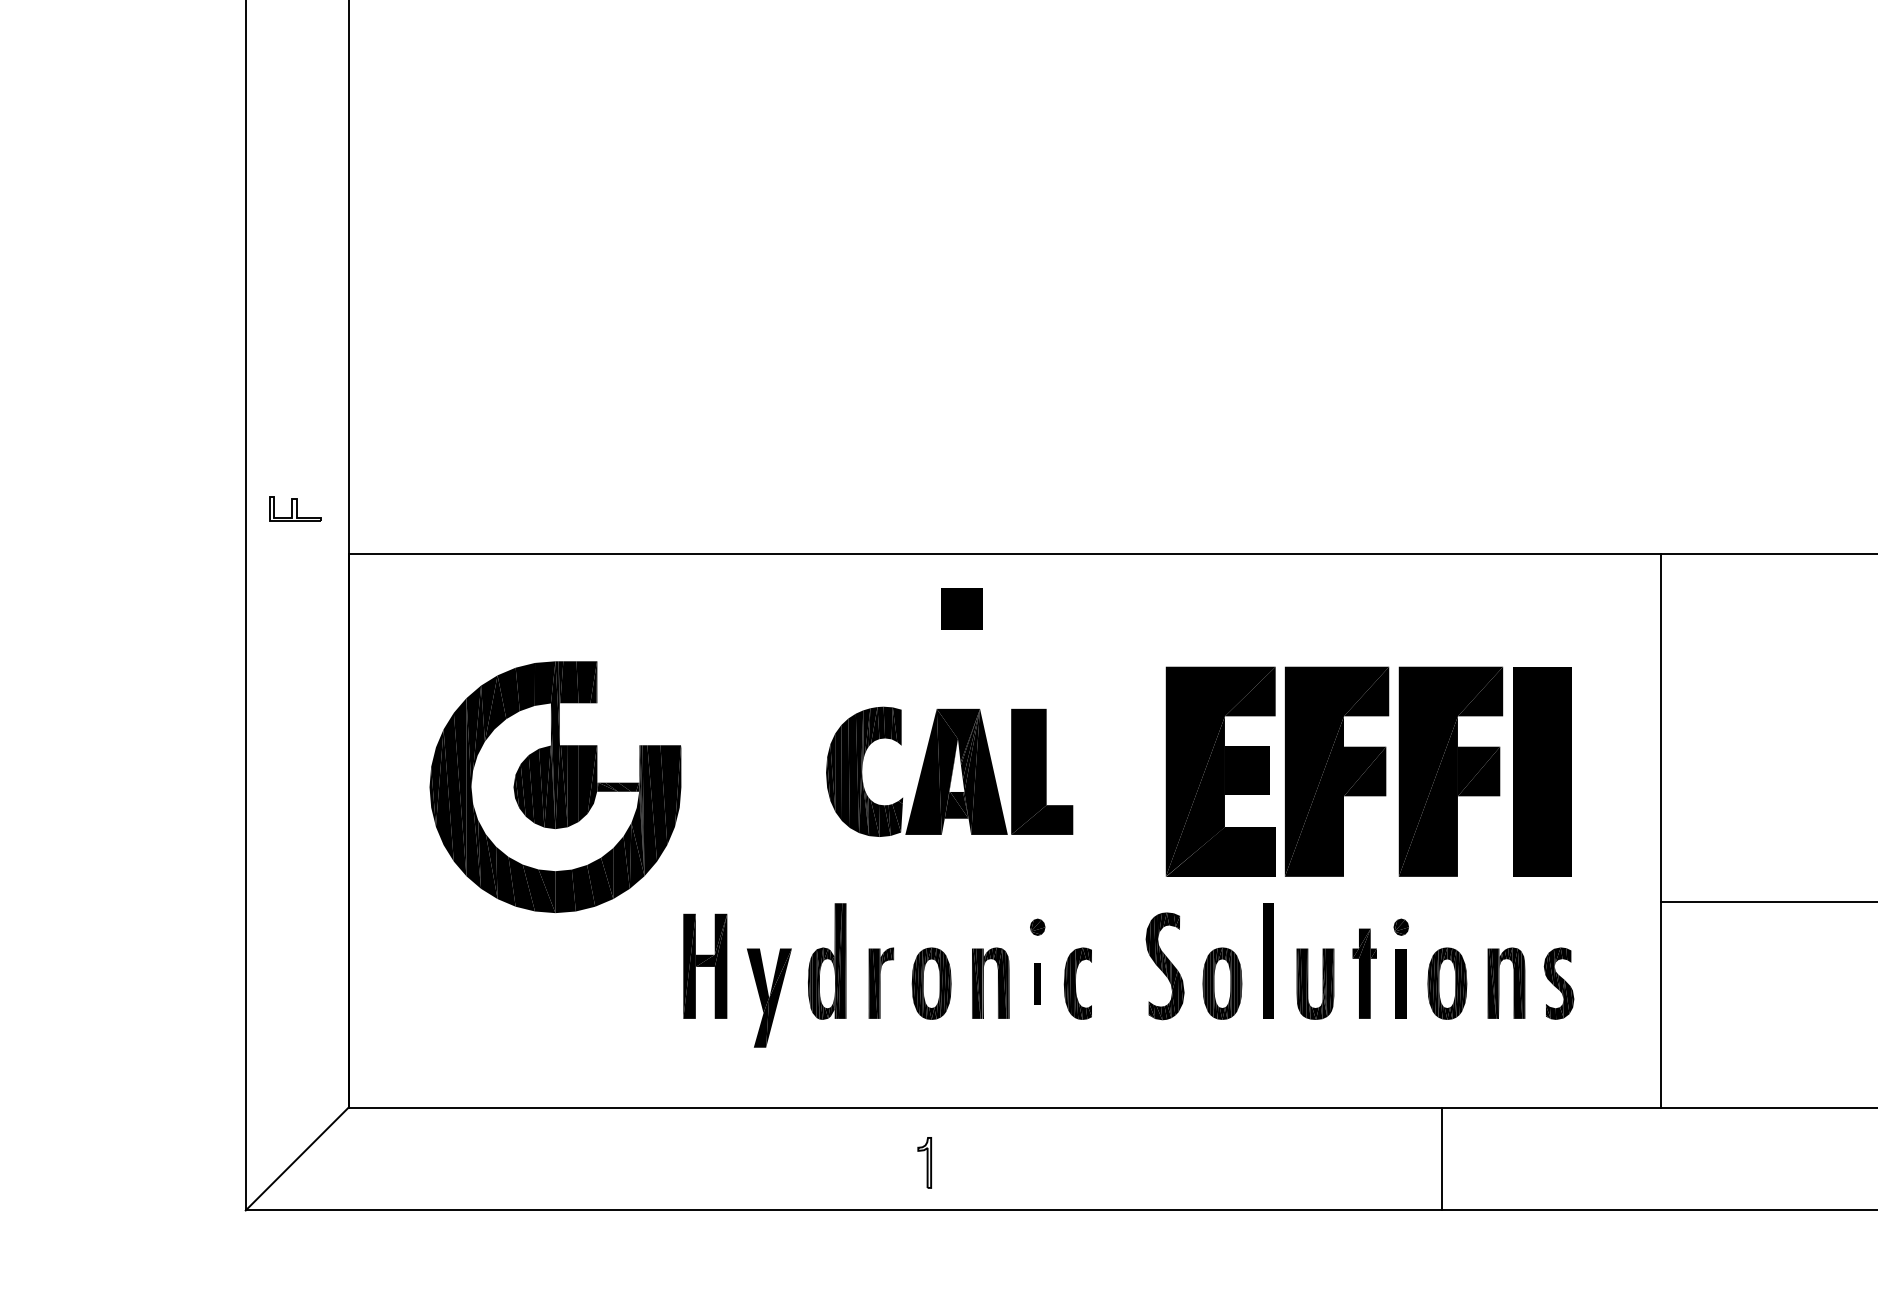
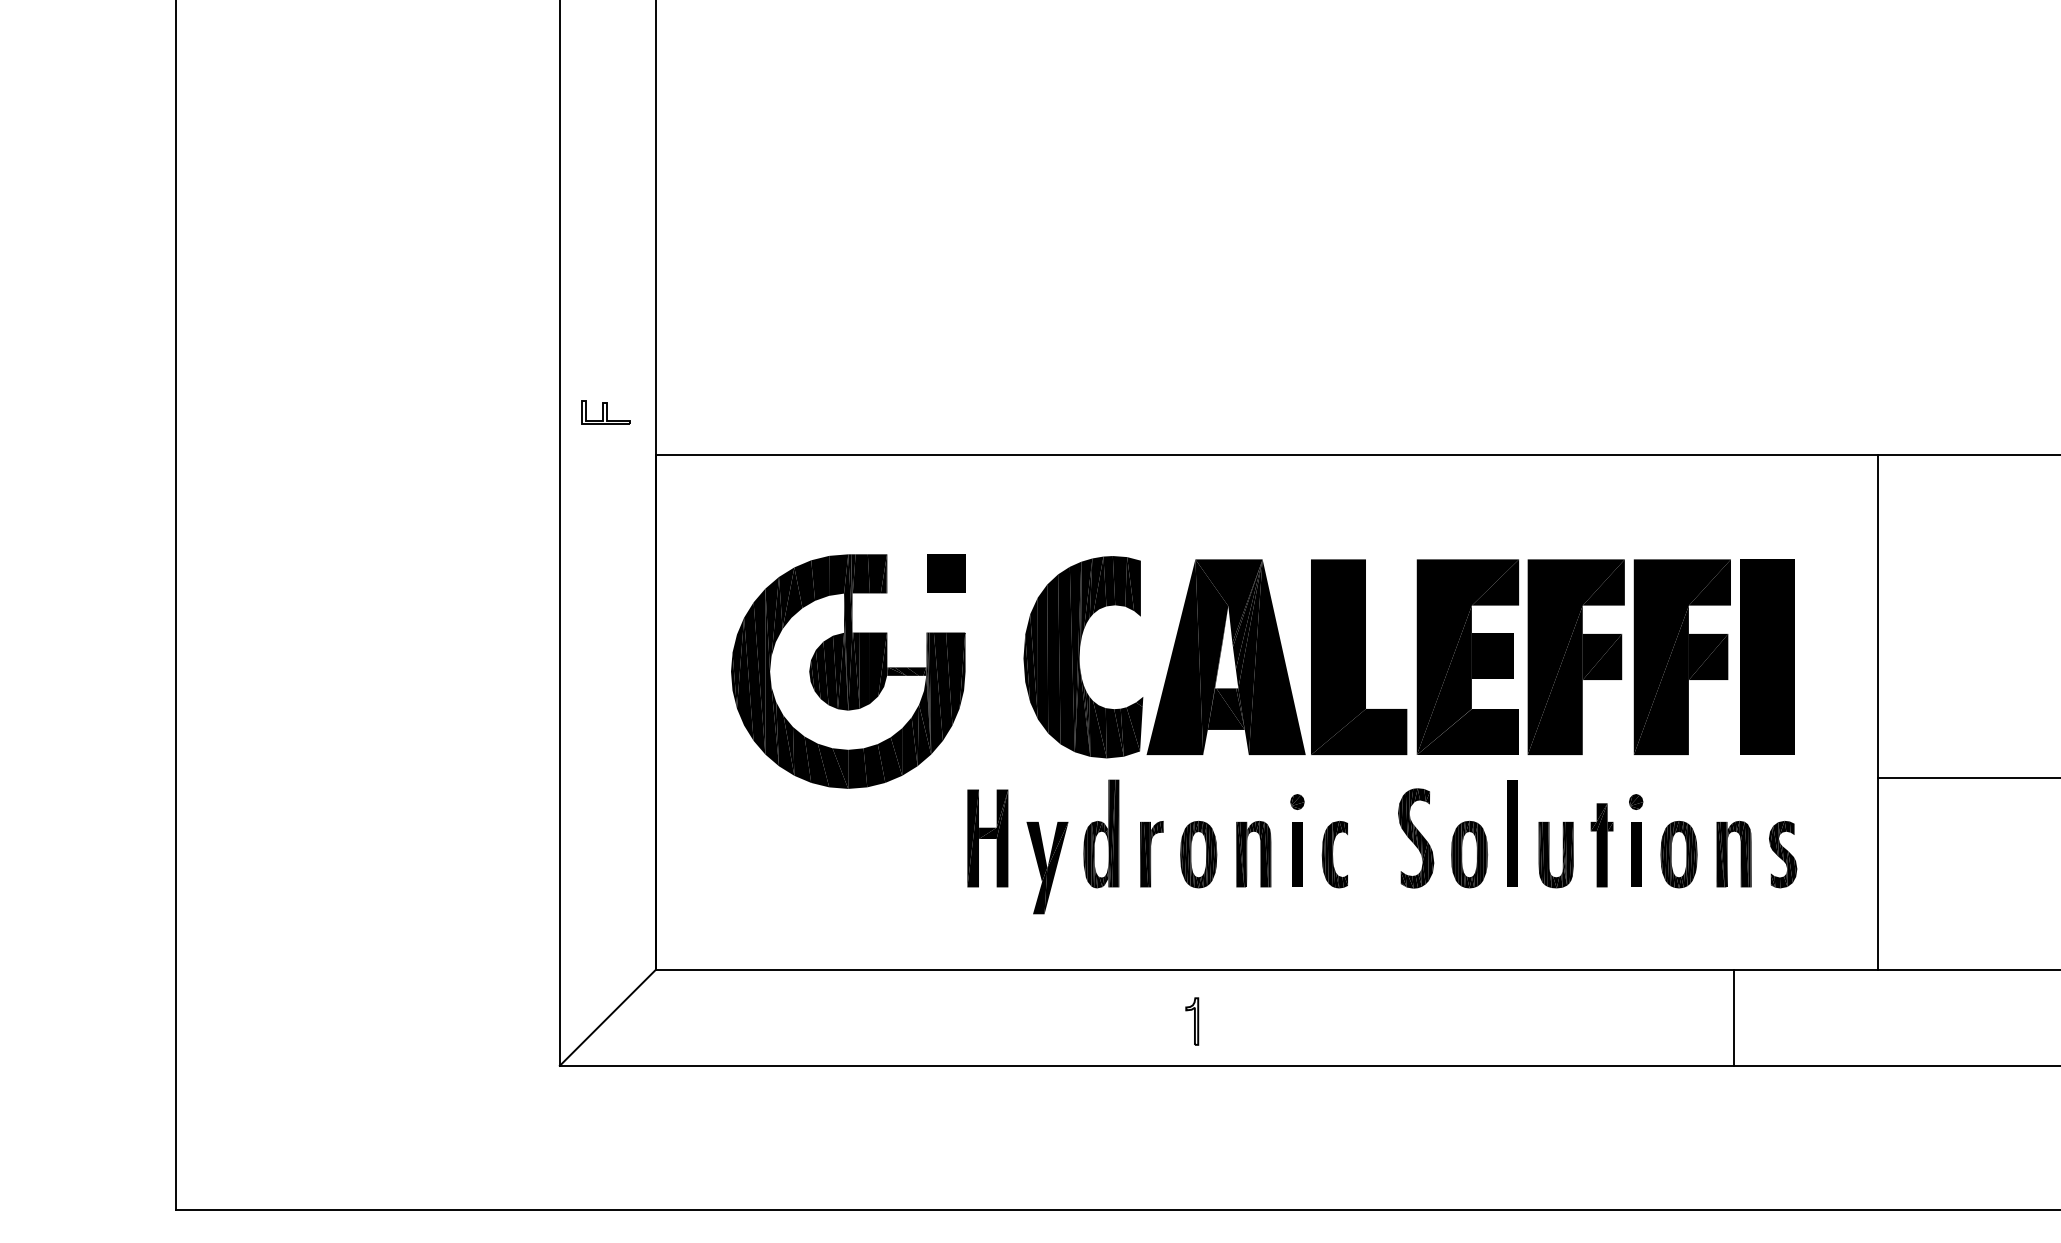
part: (962, 608) -> (946, 573), moved
part: (949, 772) -> (1215, 657), size x1.67
part: (1037, 983) -> (1297, 854), size x1.67
line: (1441, 1158) -> (1733, 1017), moved

